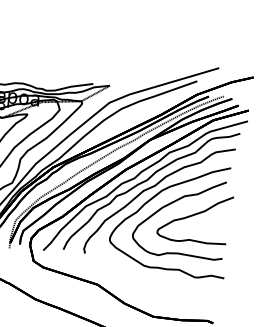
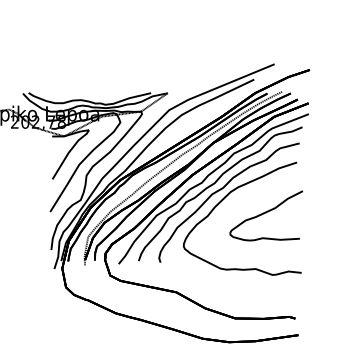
curve: (173, 203) -> (243, 203), removed

